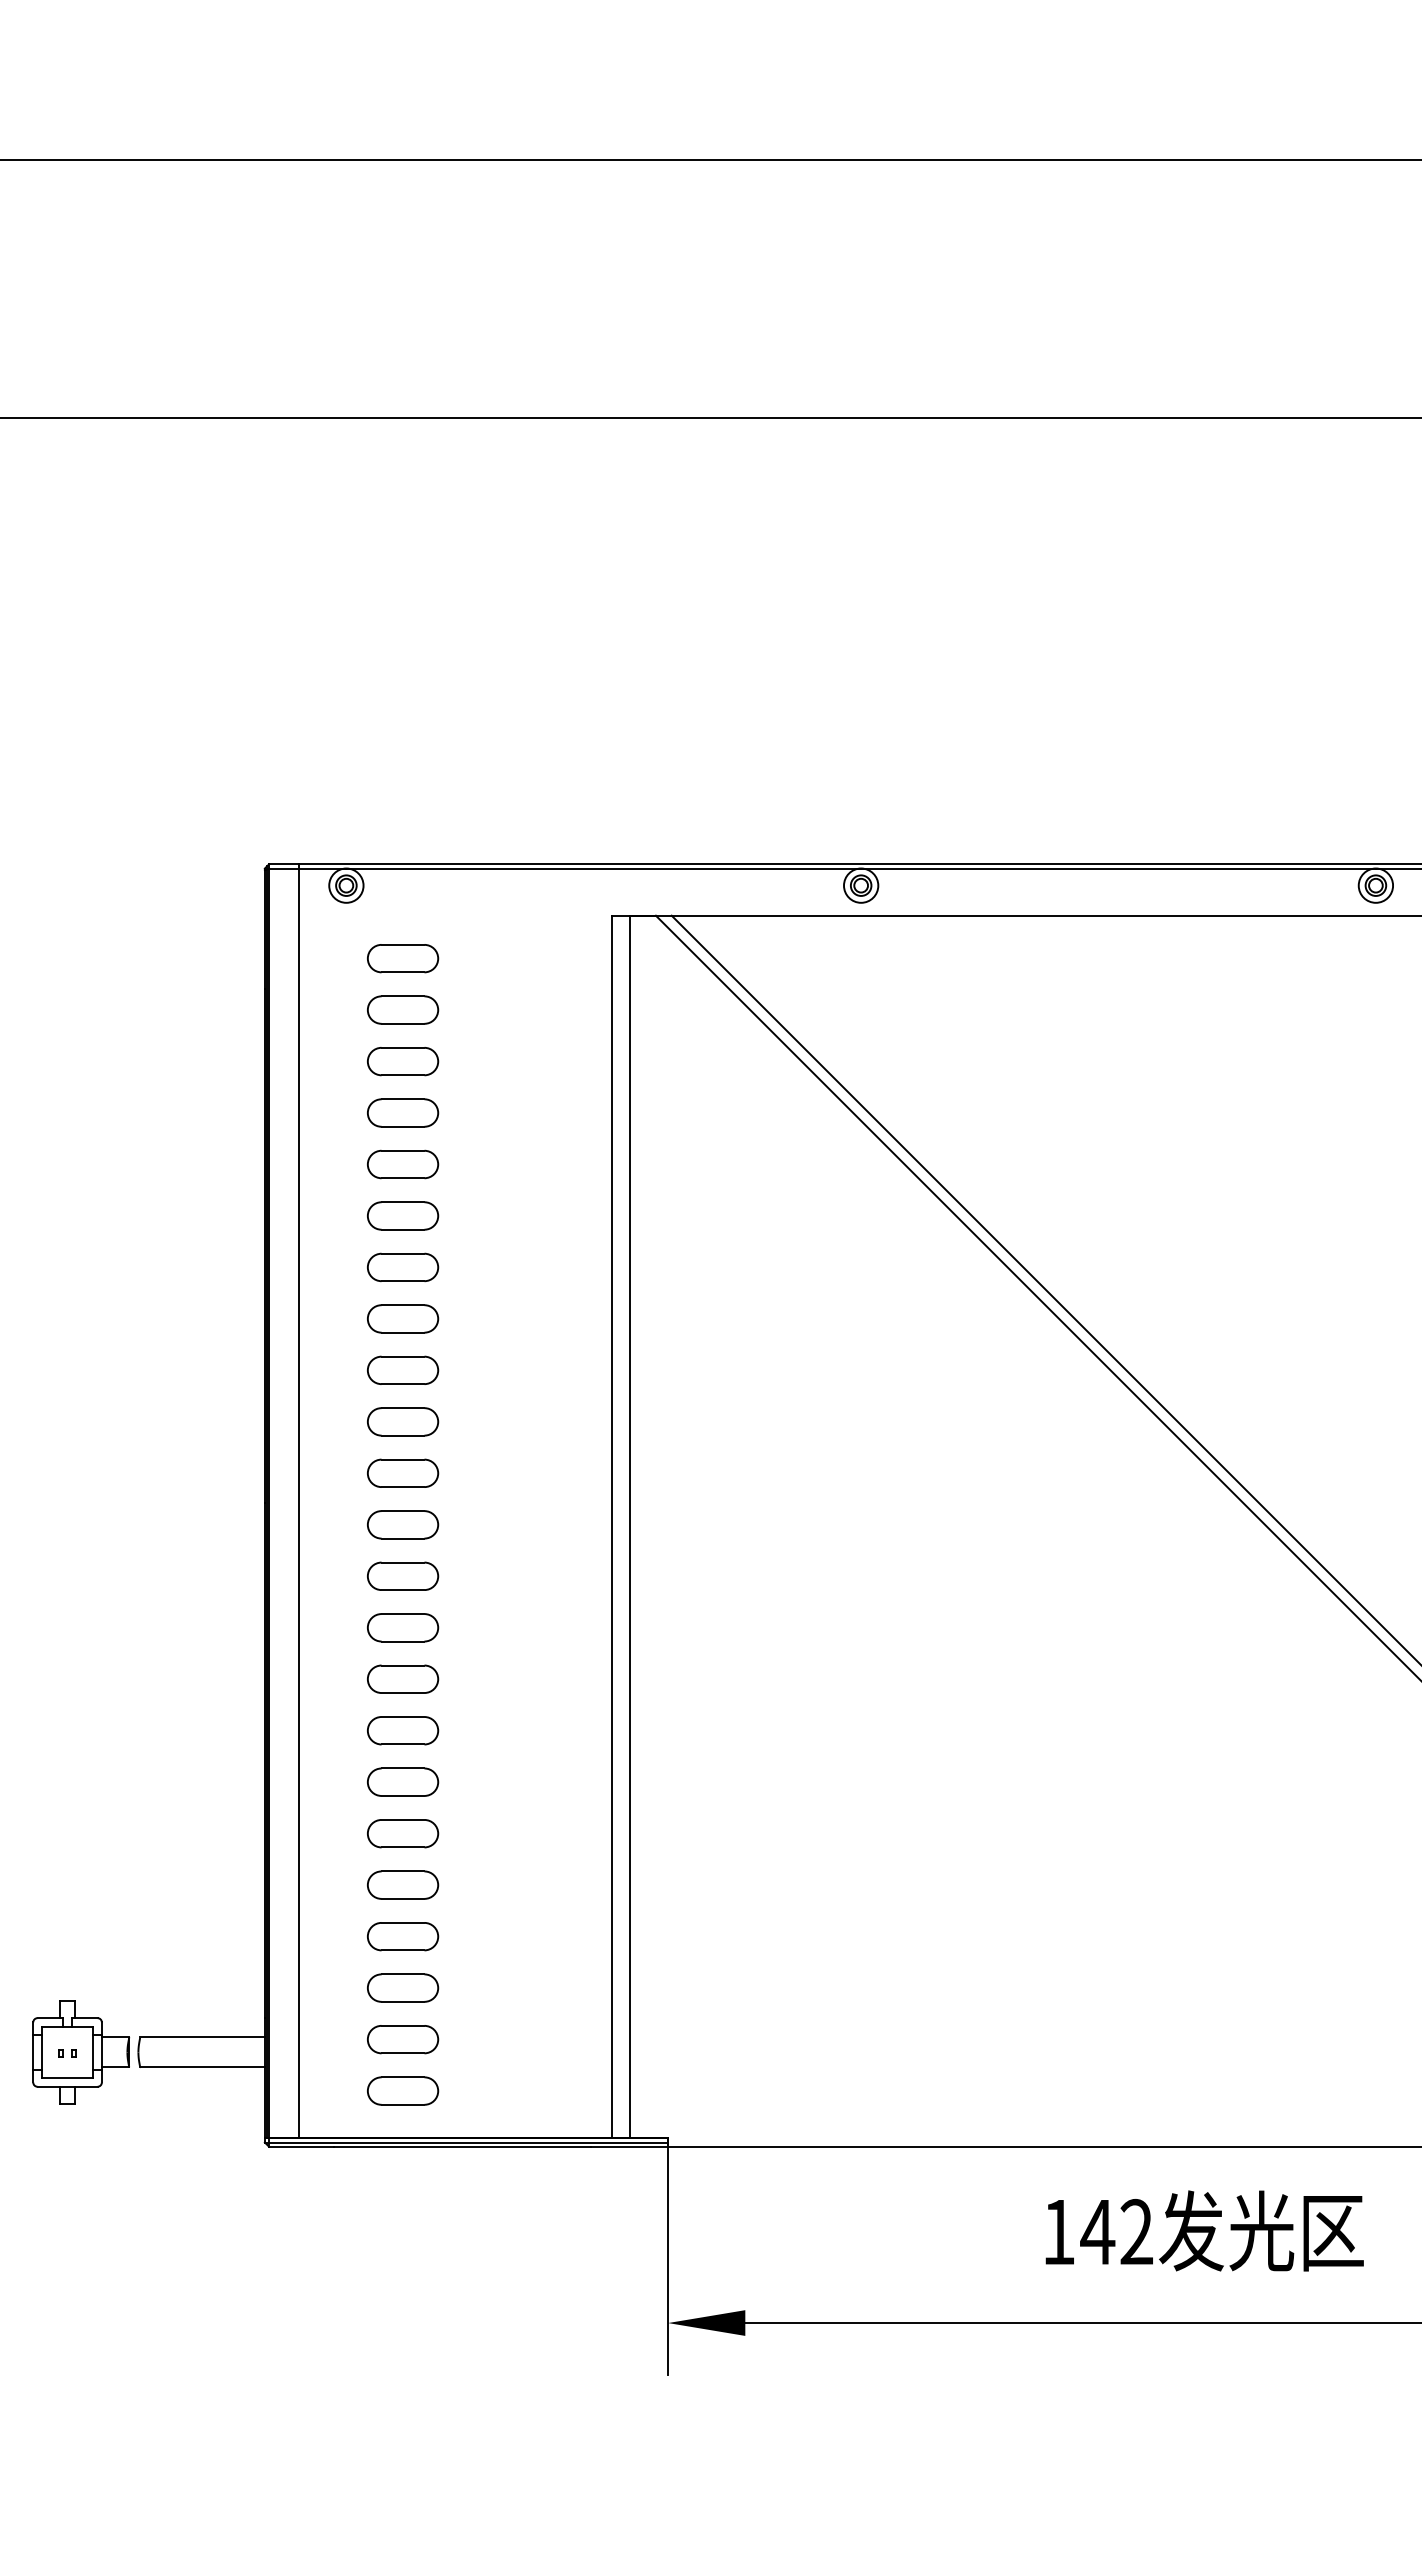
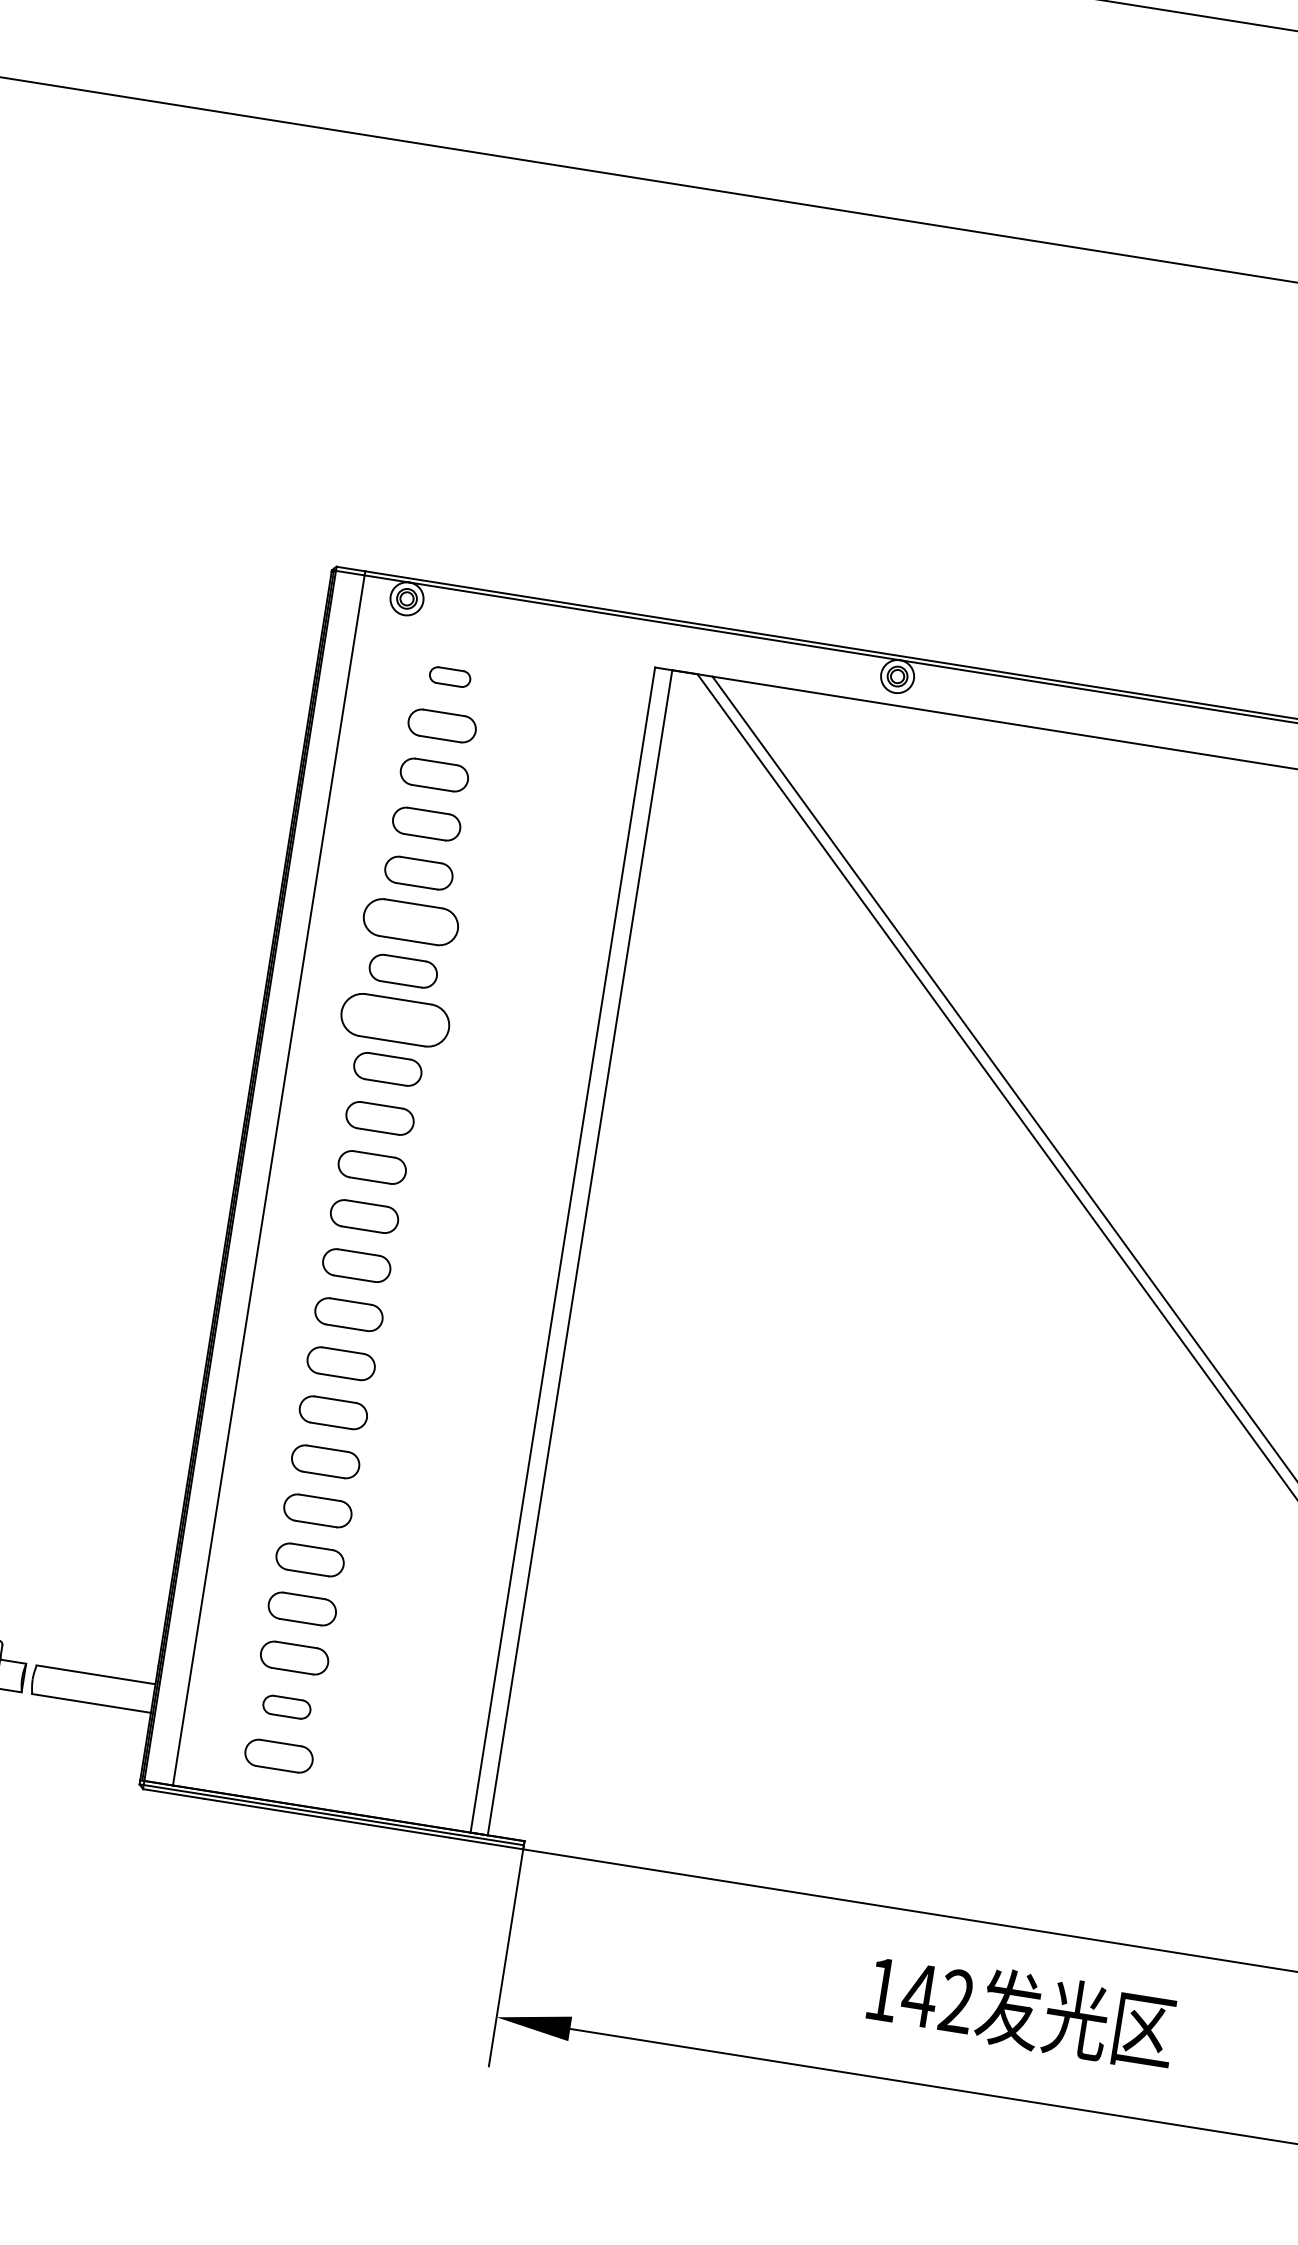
part: (403, 958) -> (450, 676), size x0.6
part: (403, 1215) -> (411, 921), size x1.4
part: (403, 1318) -> (396, 1019), size x1.6
part: (403, 2039) -> (287, 1707), size x0.7

